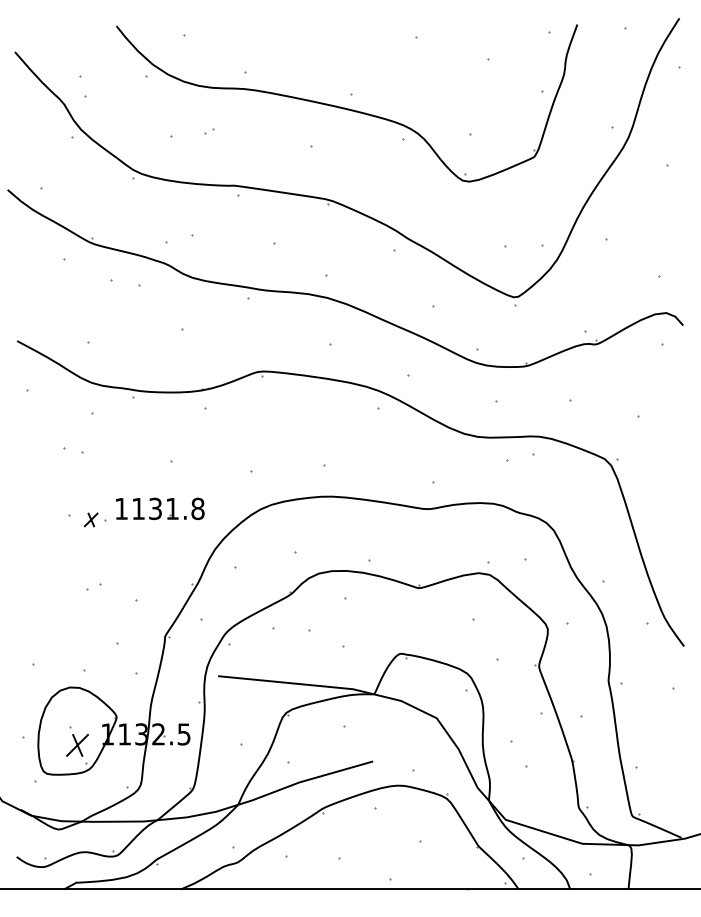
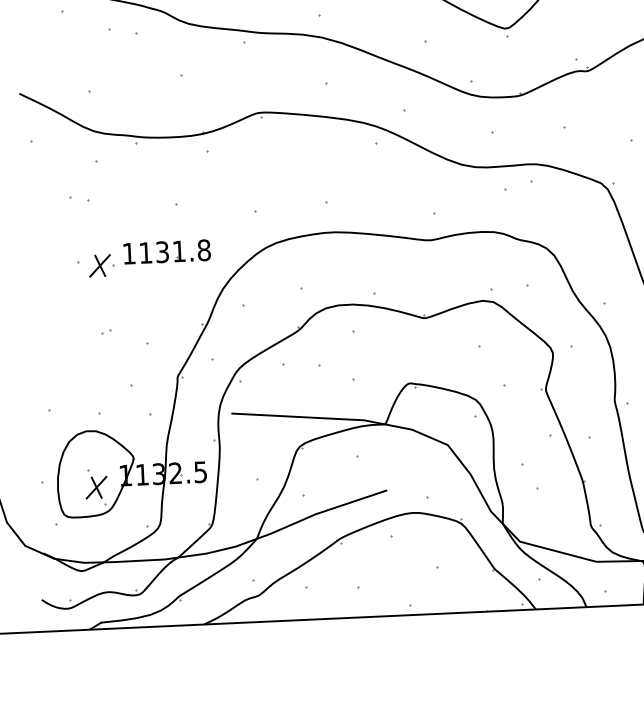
part: (90, 519) -> (99, 265), size x1.67
part: (94, 587) -> (106, 332), size x0.62

